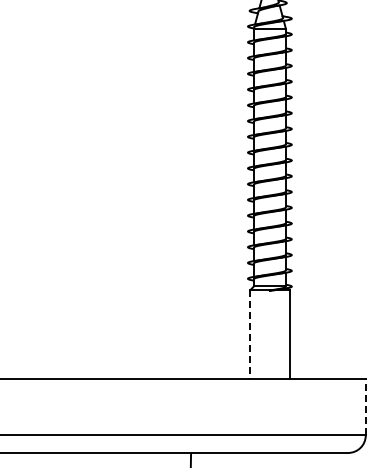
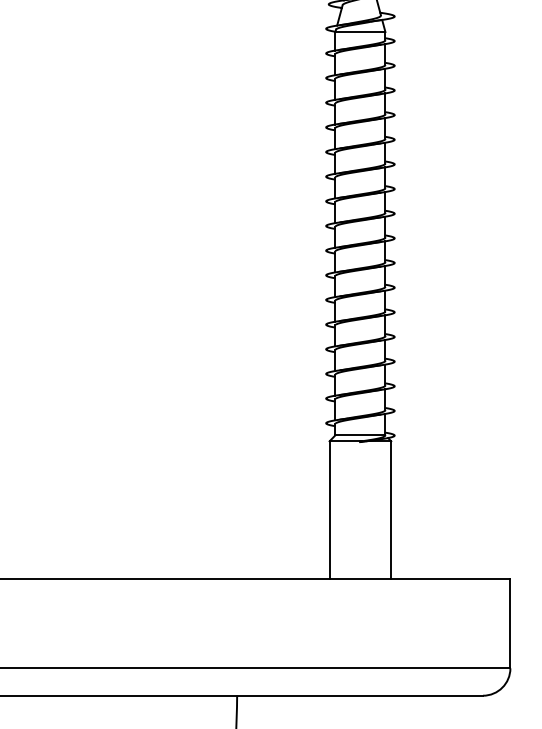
line: (250, 334) -> (330, 510), dashed -> solid
line: (365, 406) -> (509, 623), dashed -> solid

